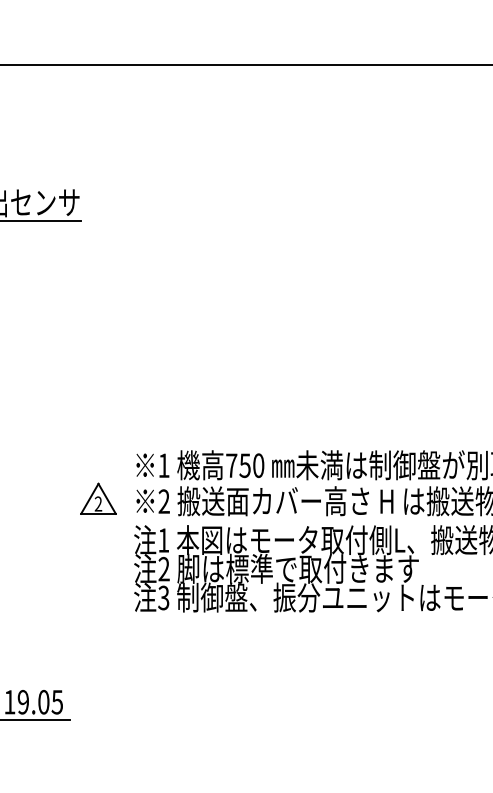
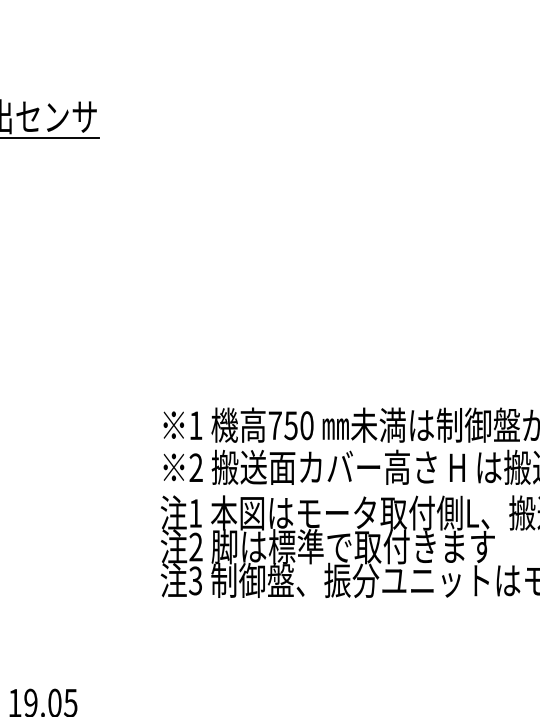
part: (98, 498) -> (119, 464), removed

